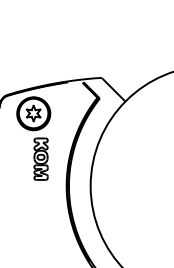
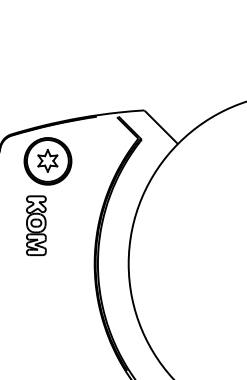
part: (41, 159) -> (36, 225), moved

